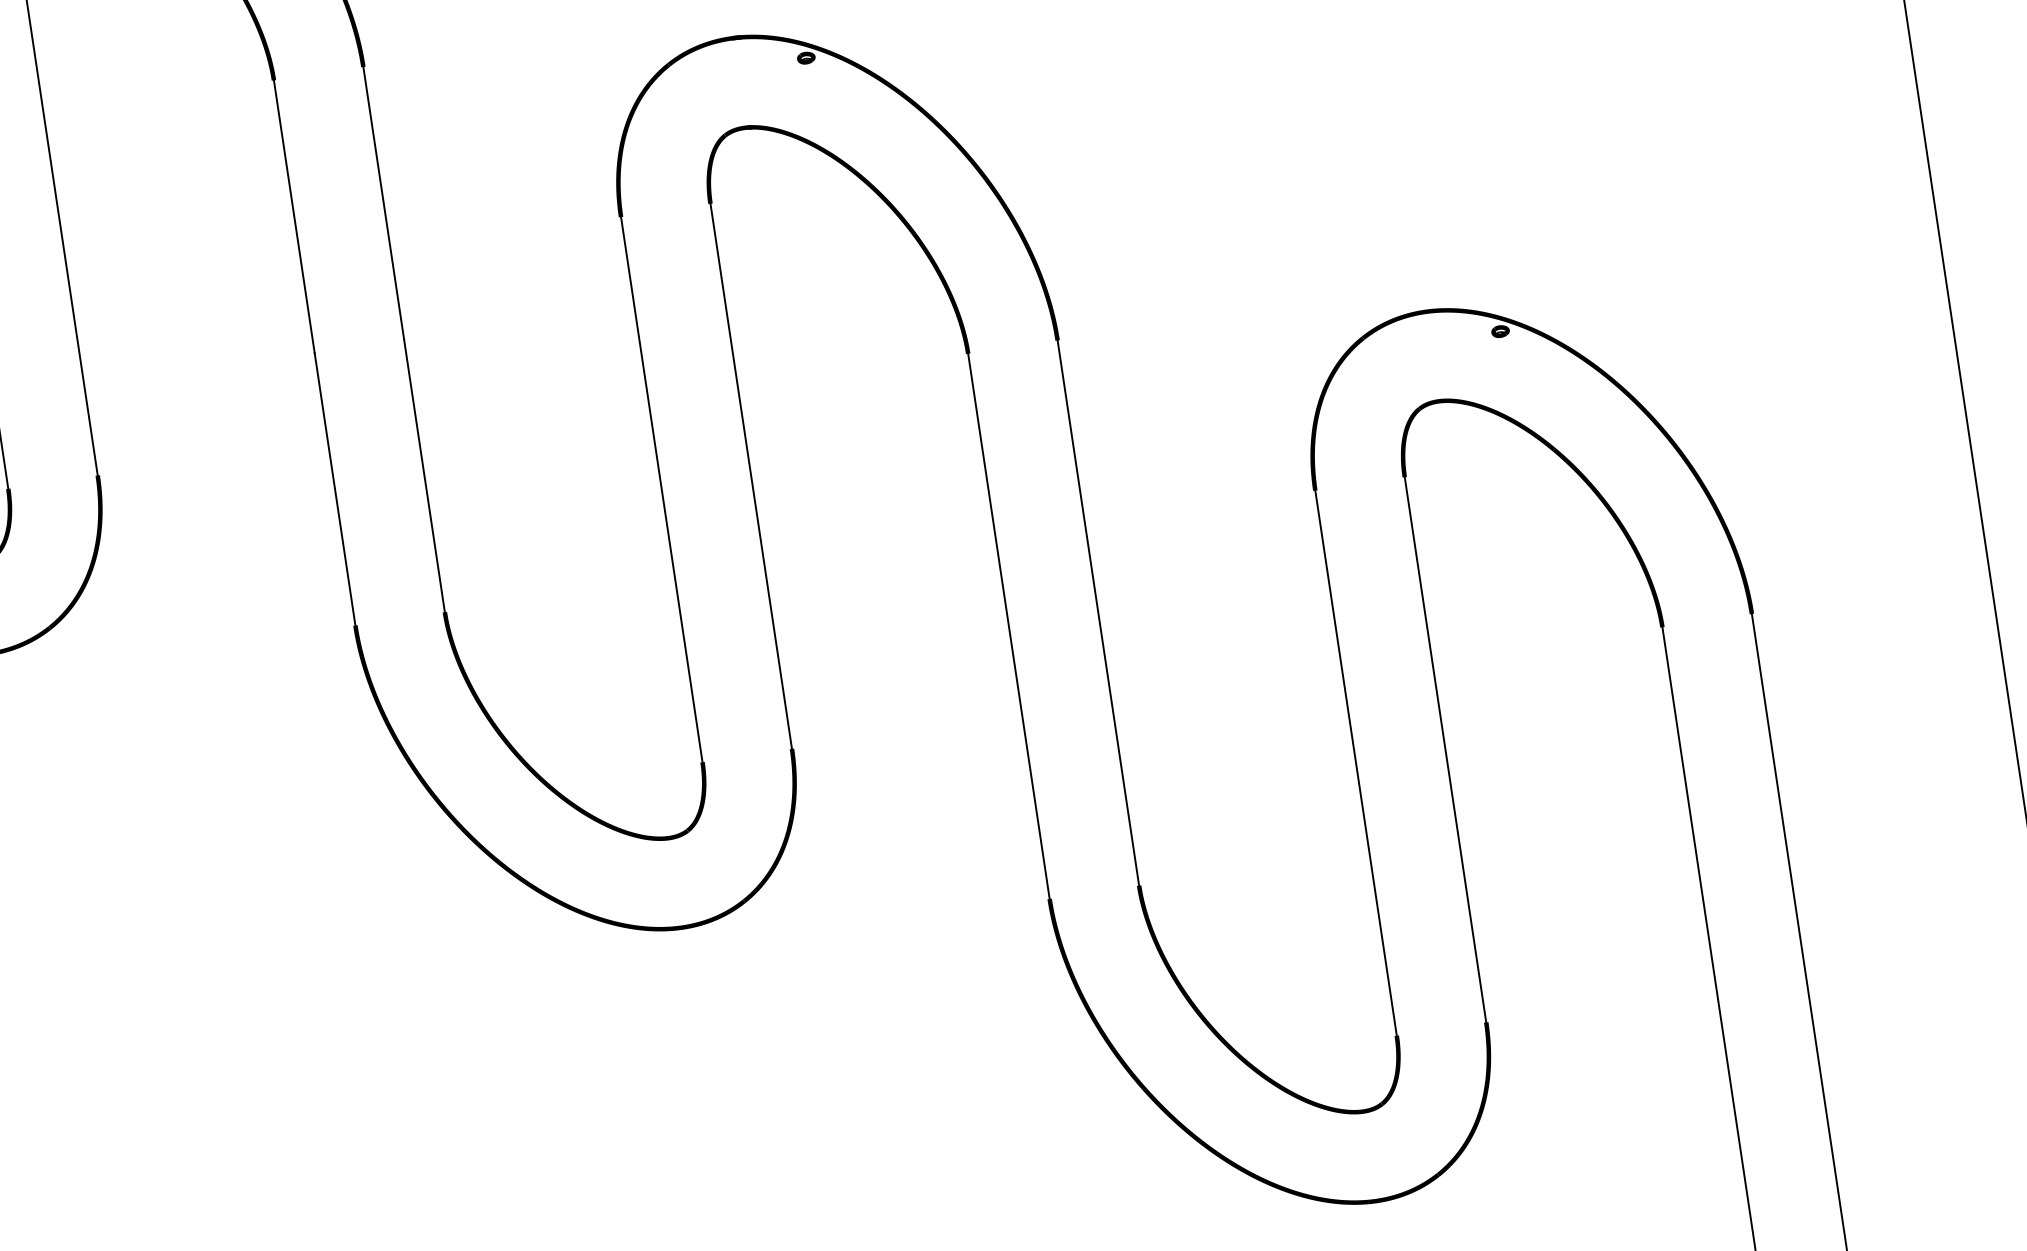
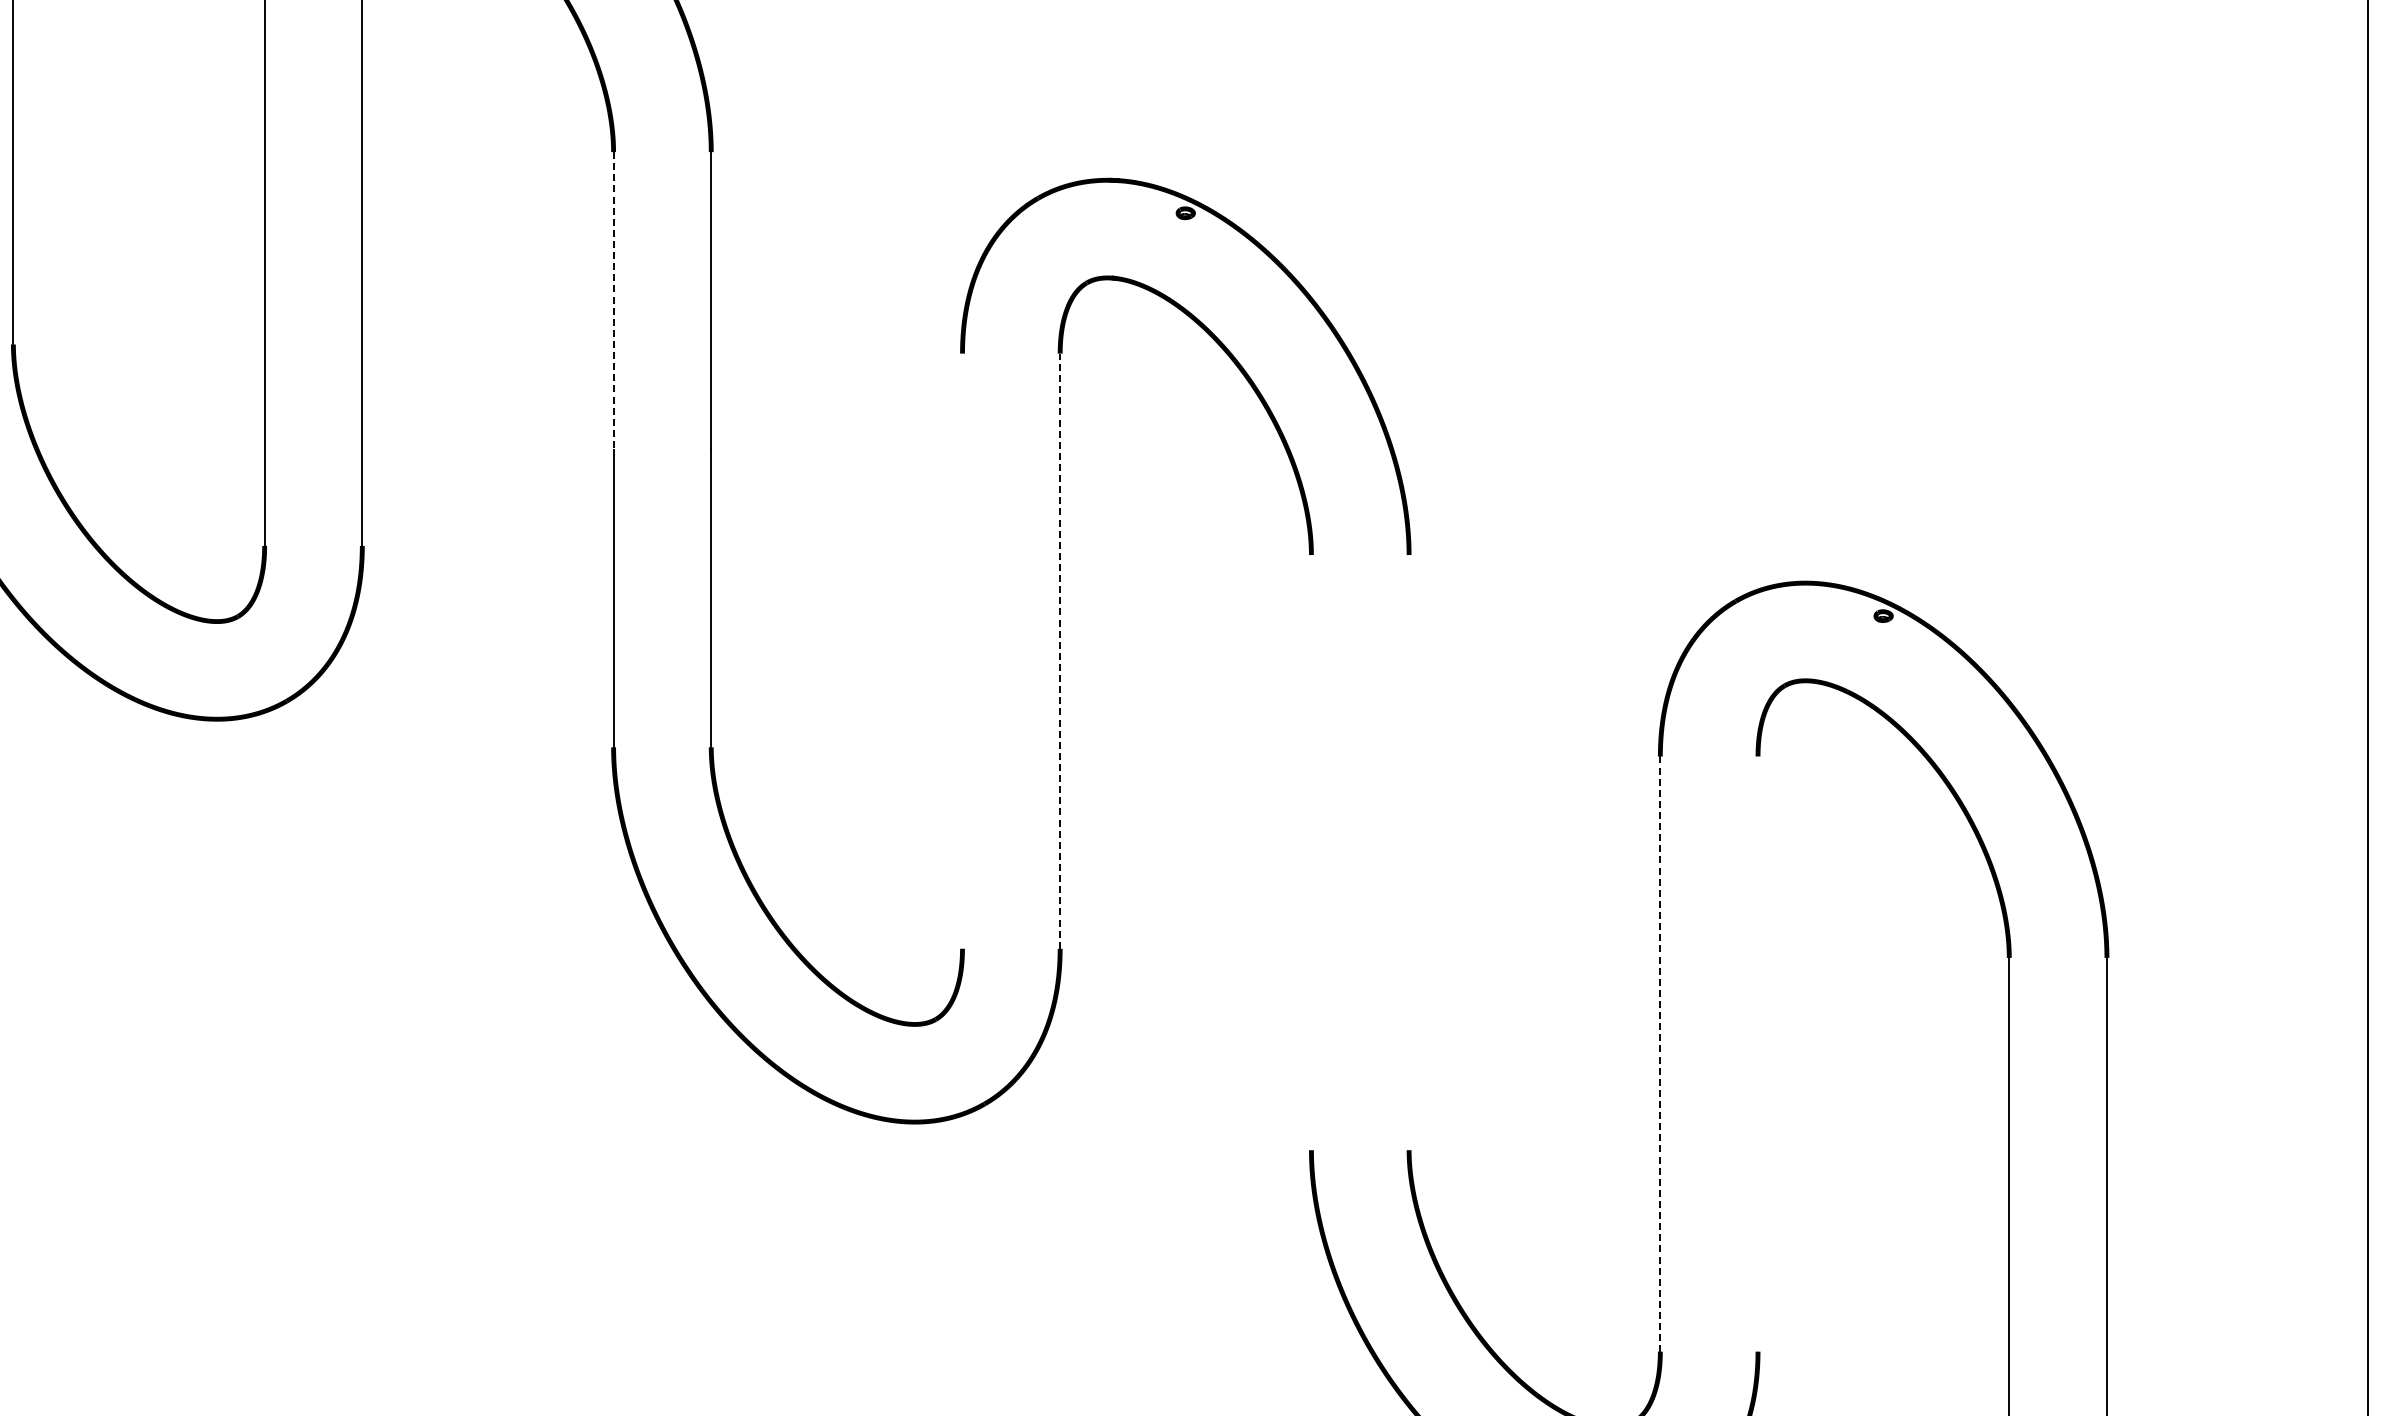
line: (294, 216) -> (613, 300), solid -> dashed
line: (751, 476) -> (1060, 651), solid -> dashed
line: (661, 489) -> (962, 650), removed
line: (1098, 612) -> (1409, 852), removed
line: (1008, 626) -> (1311, 852), removed
line: (1445, 749) -> (1758, 1053), removed
line: (1356, 763) -> (1660, 1054), solid -> dashed

